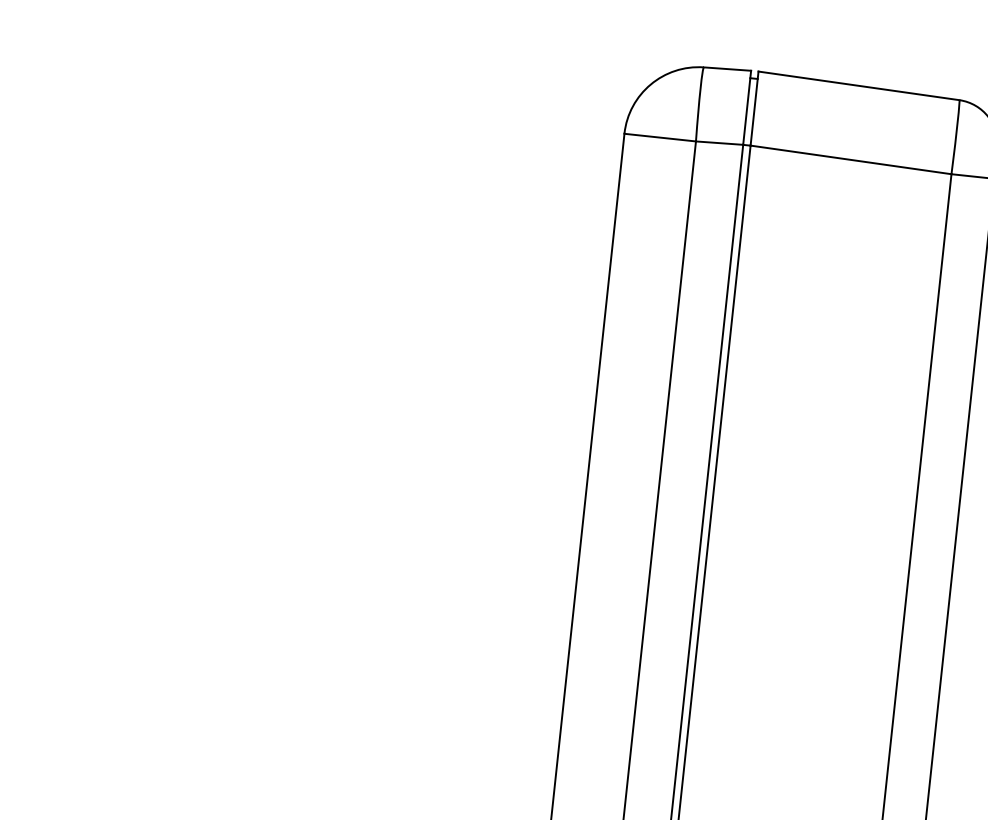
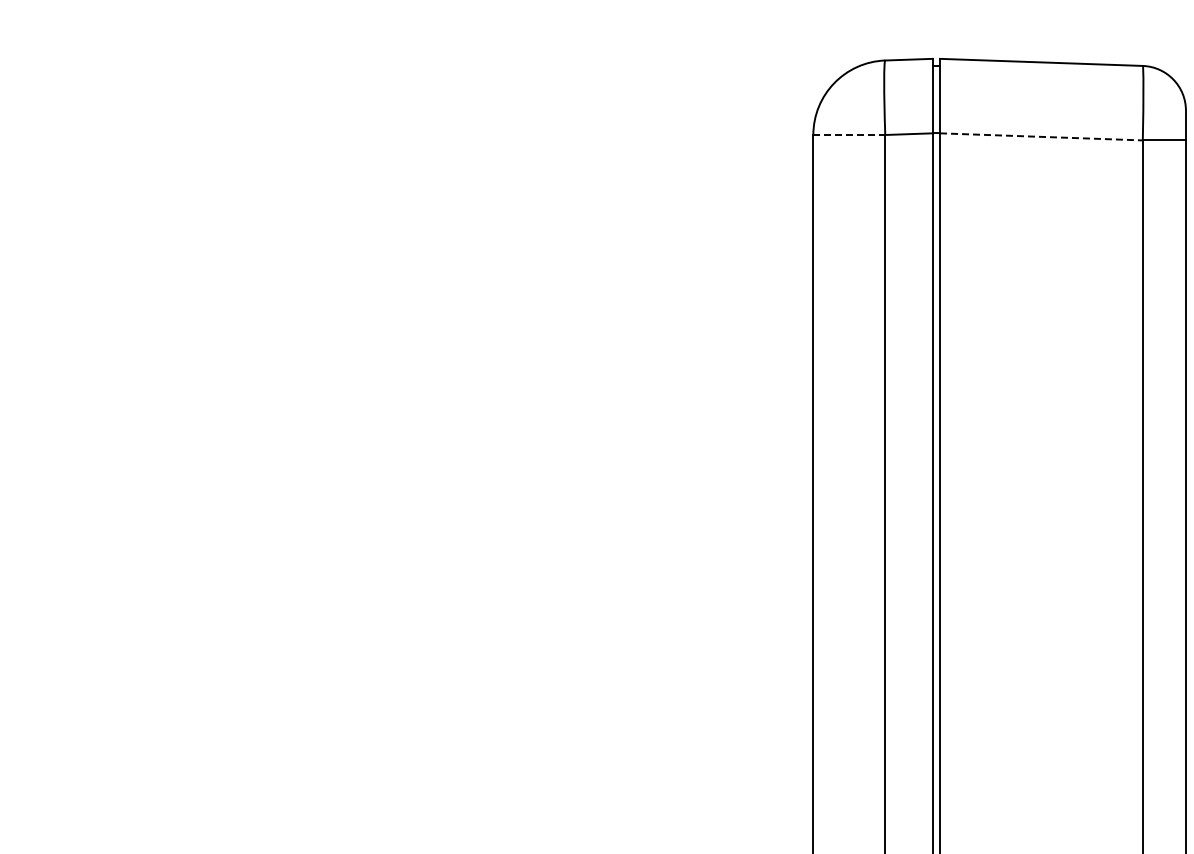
line: (660, 138) -> (849, 135), solid -> dashed
line: (851, 159) -> (1041, 136), solid -> dashed

